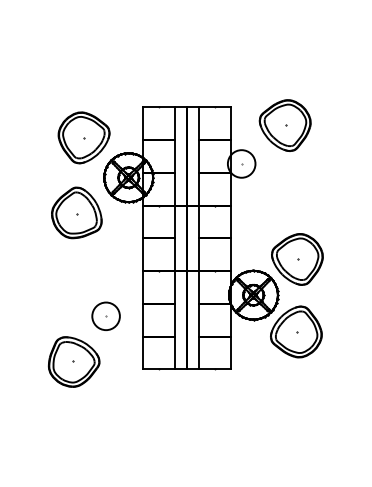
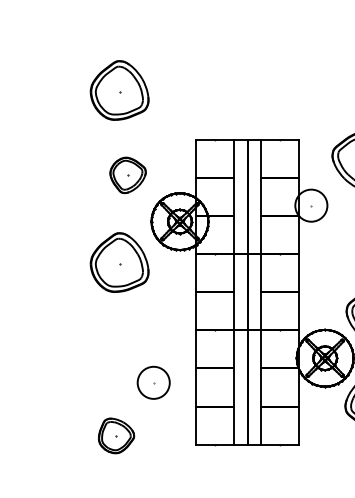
part: (76, 64) -> (119, 90), added
part: (83, 137) -> (127, 174), size x0.6
part: (73, 361) -> (115, 435), size x0.6

